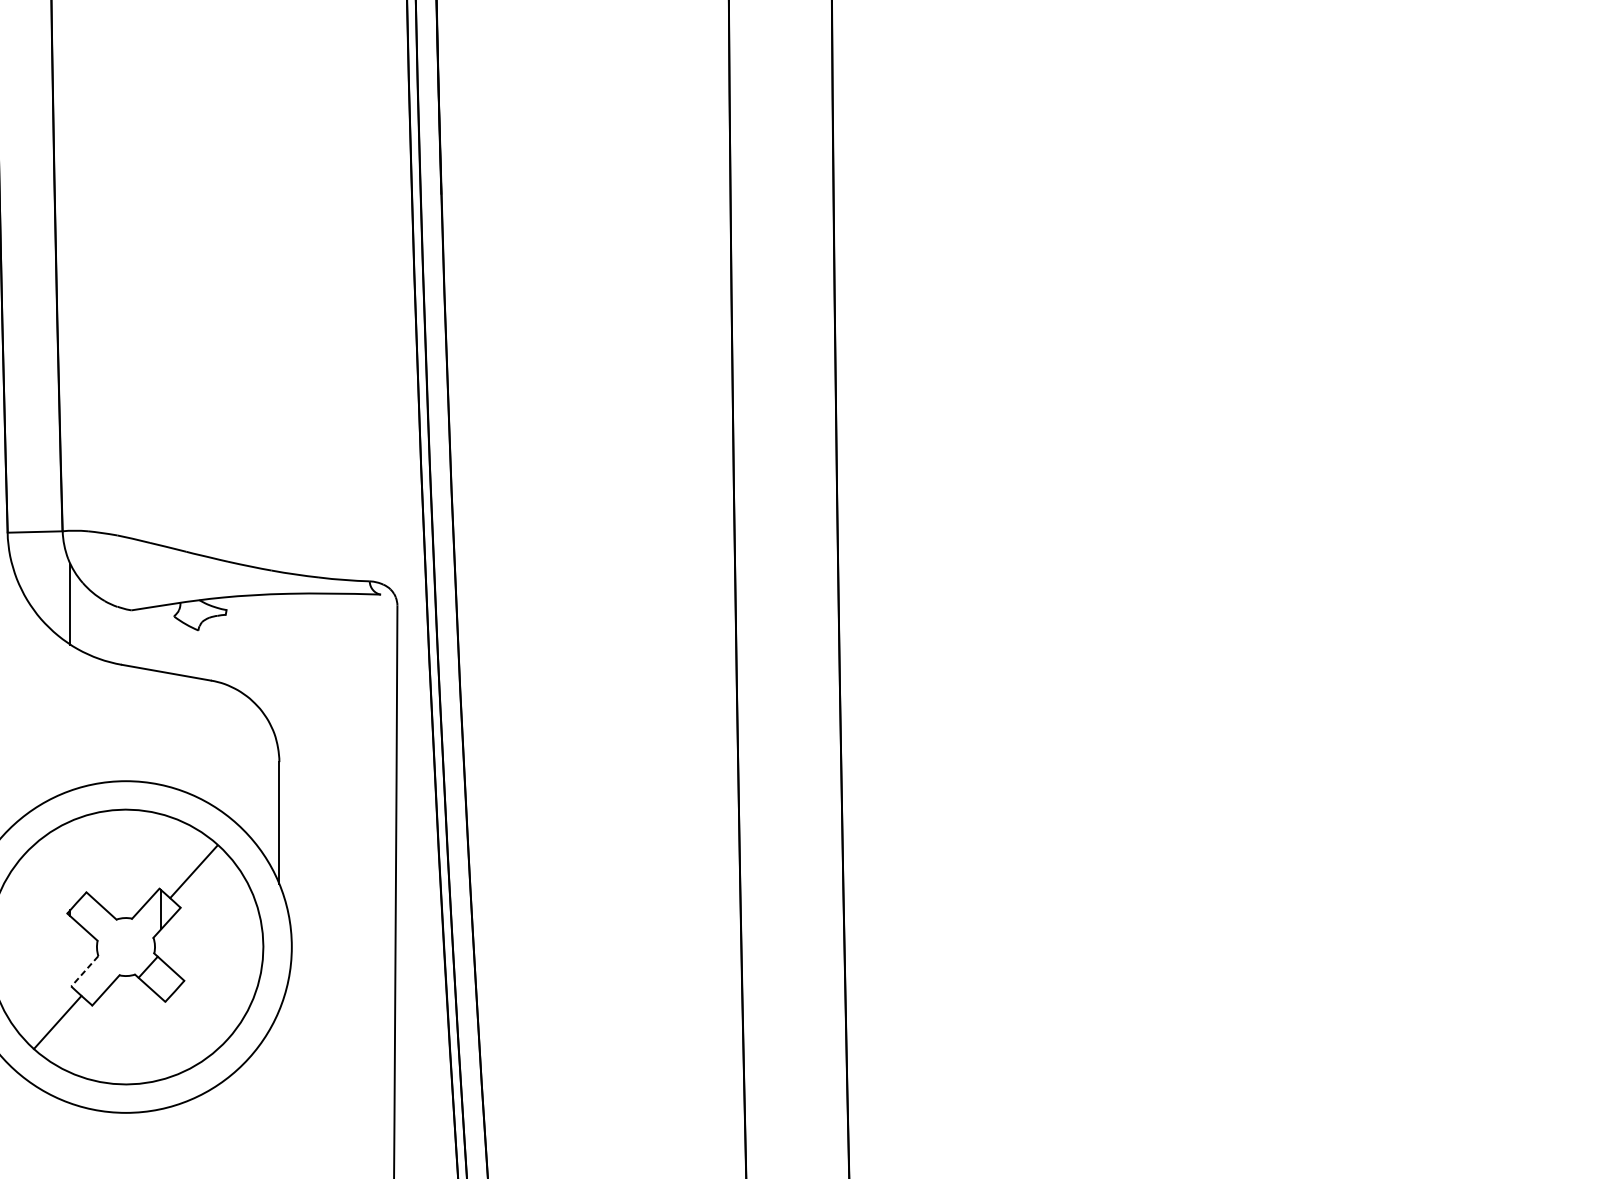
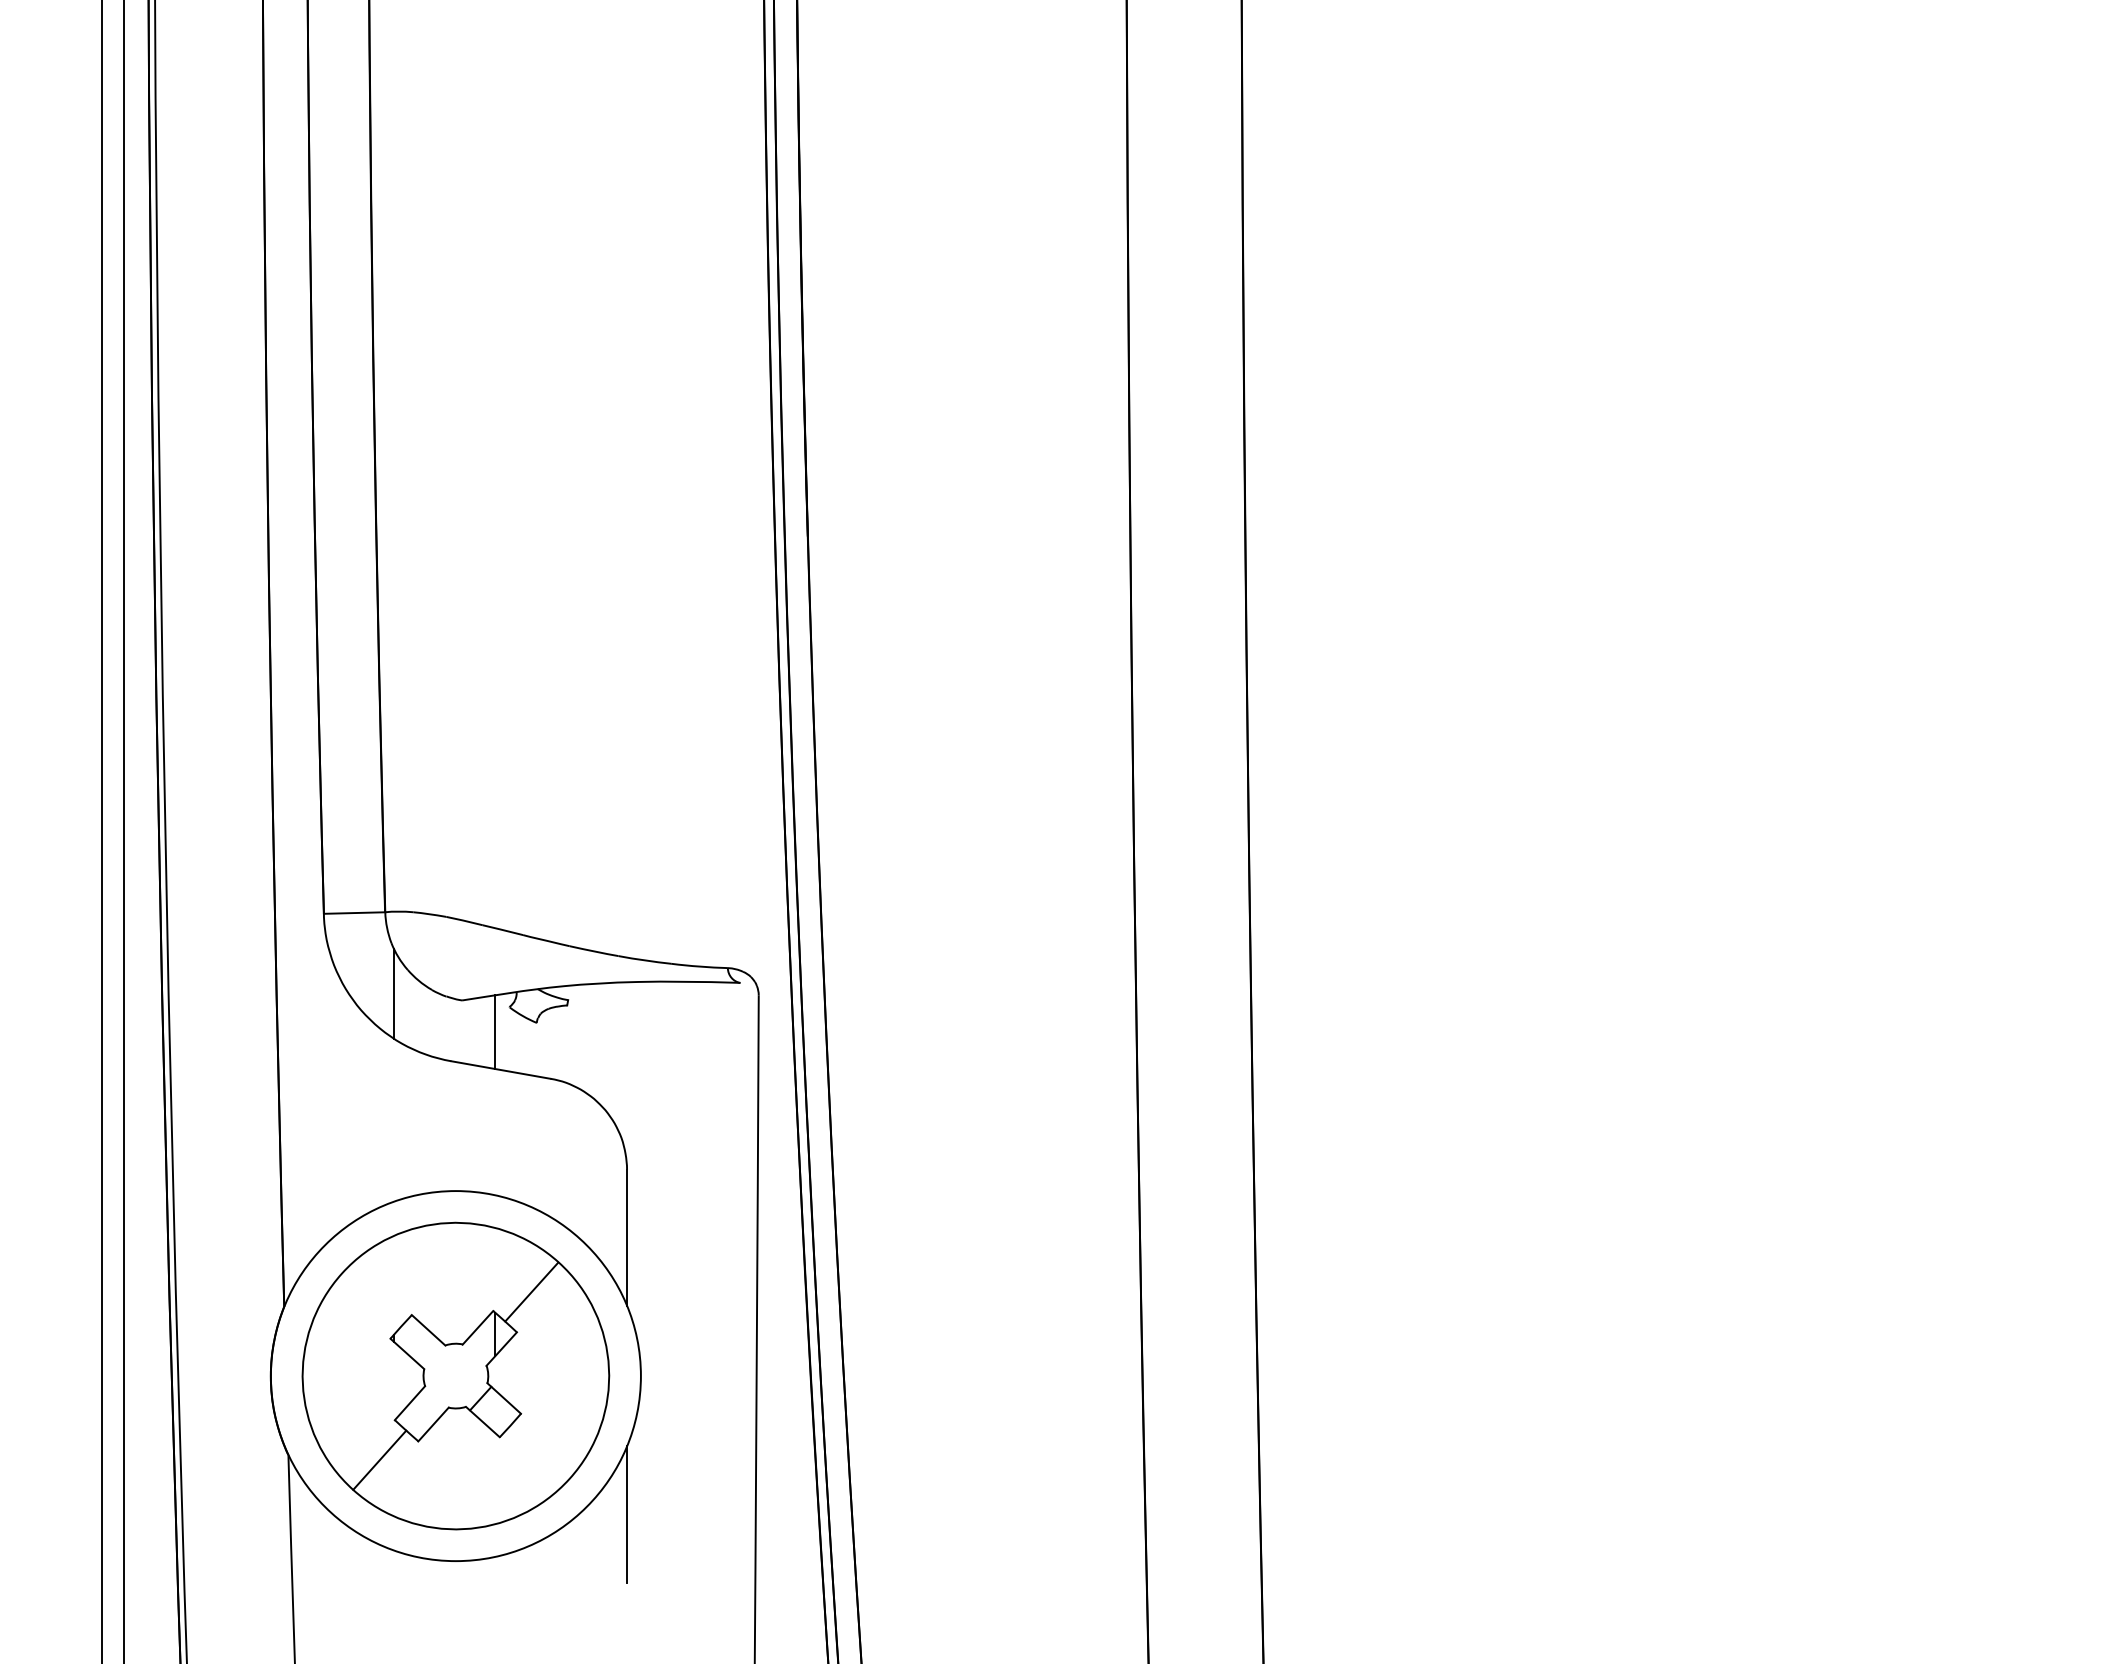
line: (161, 638) -> (495, 1031), added
line: (84, 971) -> (409, 1403), dashed -> solid
line: (279, 1071) -> (627, 1514), added

